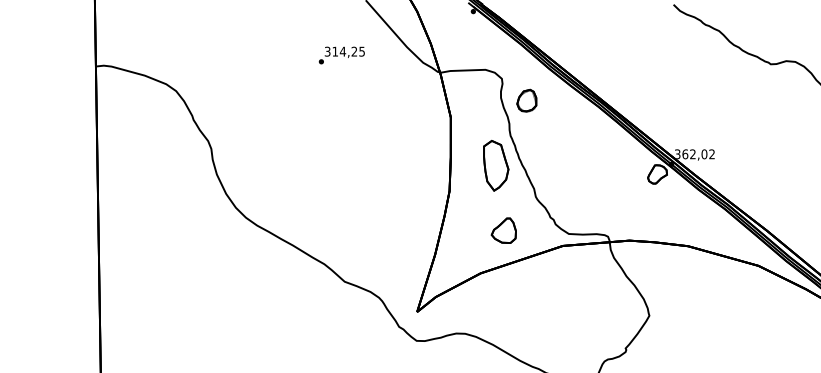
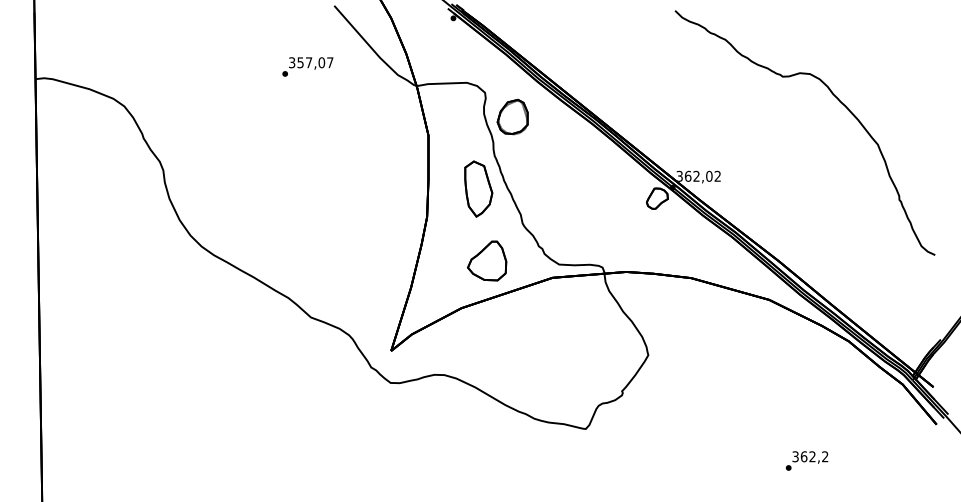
text: (348, 51) -> (315, 62), 314,25 -> 357,07
part: (526, 100) -> (512, 116), size x1.43
part: (504, 230) -> (487, 260), size x1.43

